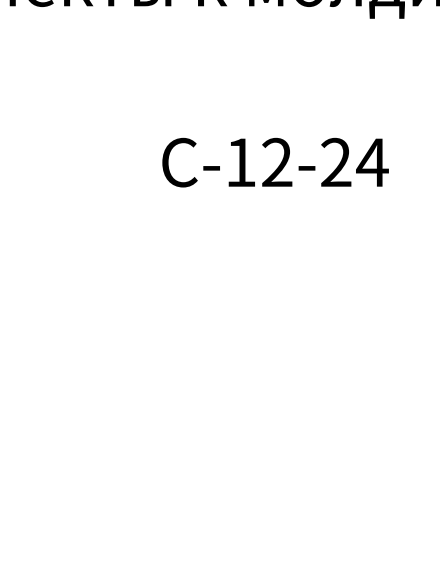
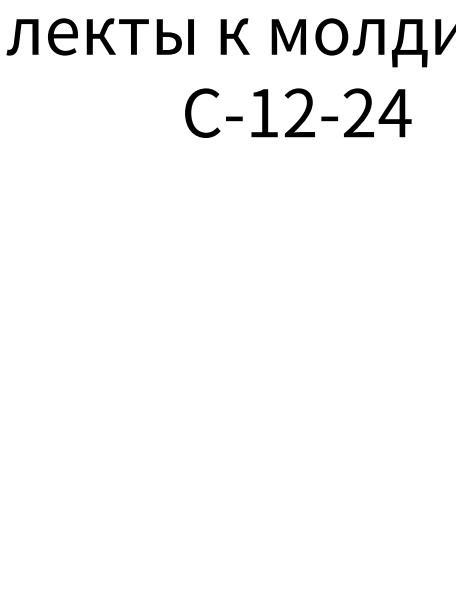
text: (275, 161) -> (298, 112), moved

